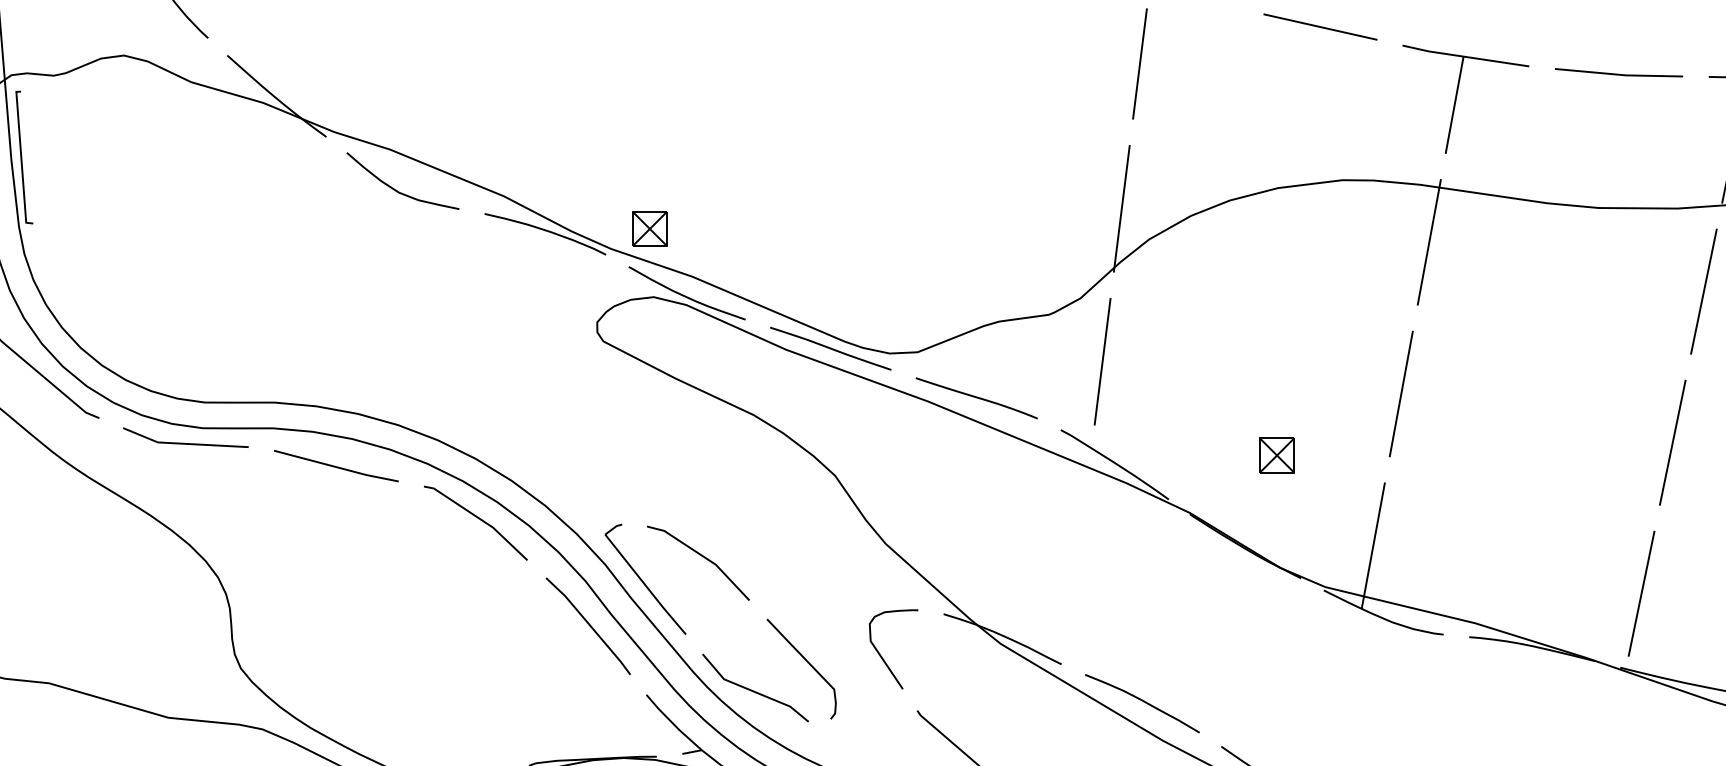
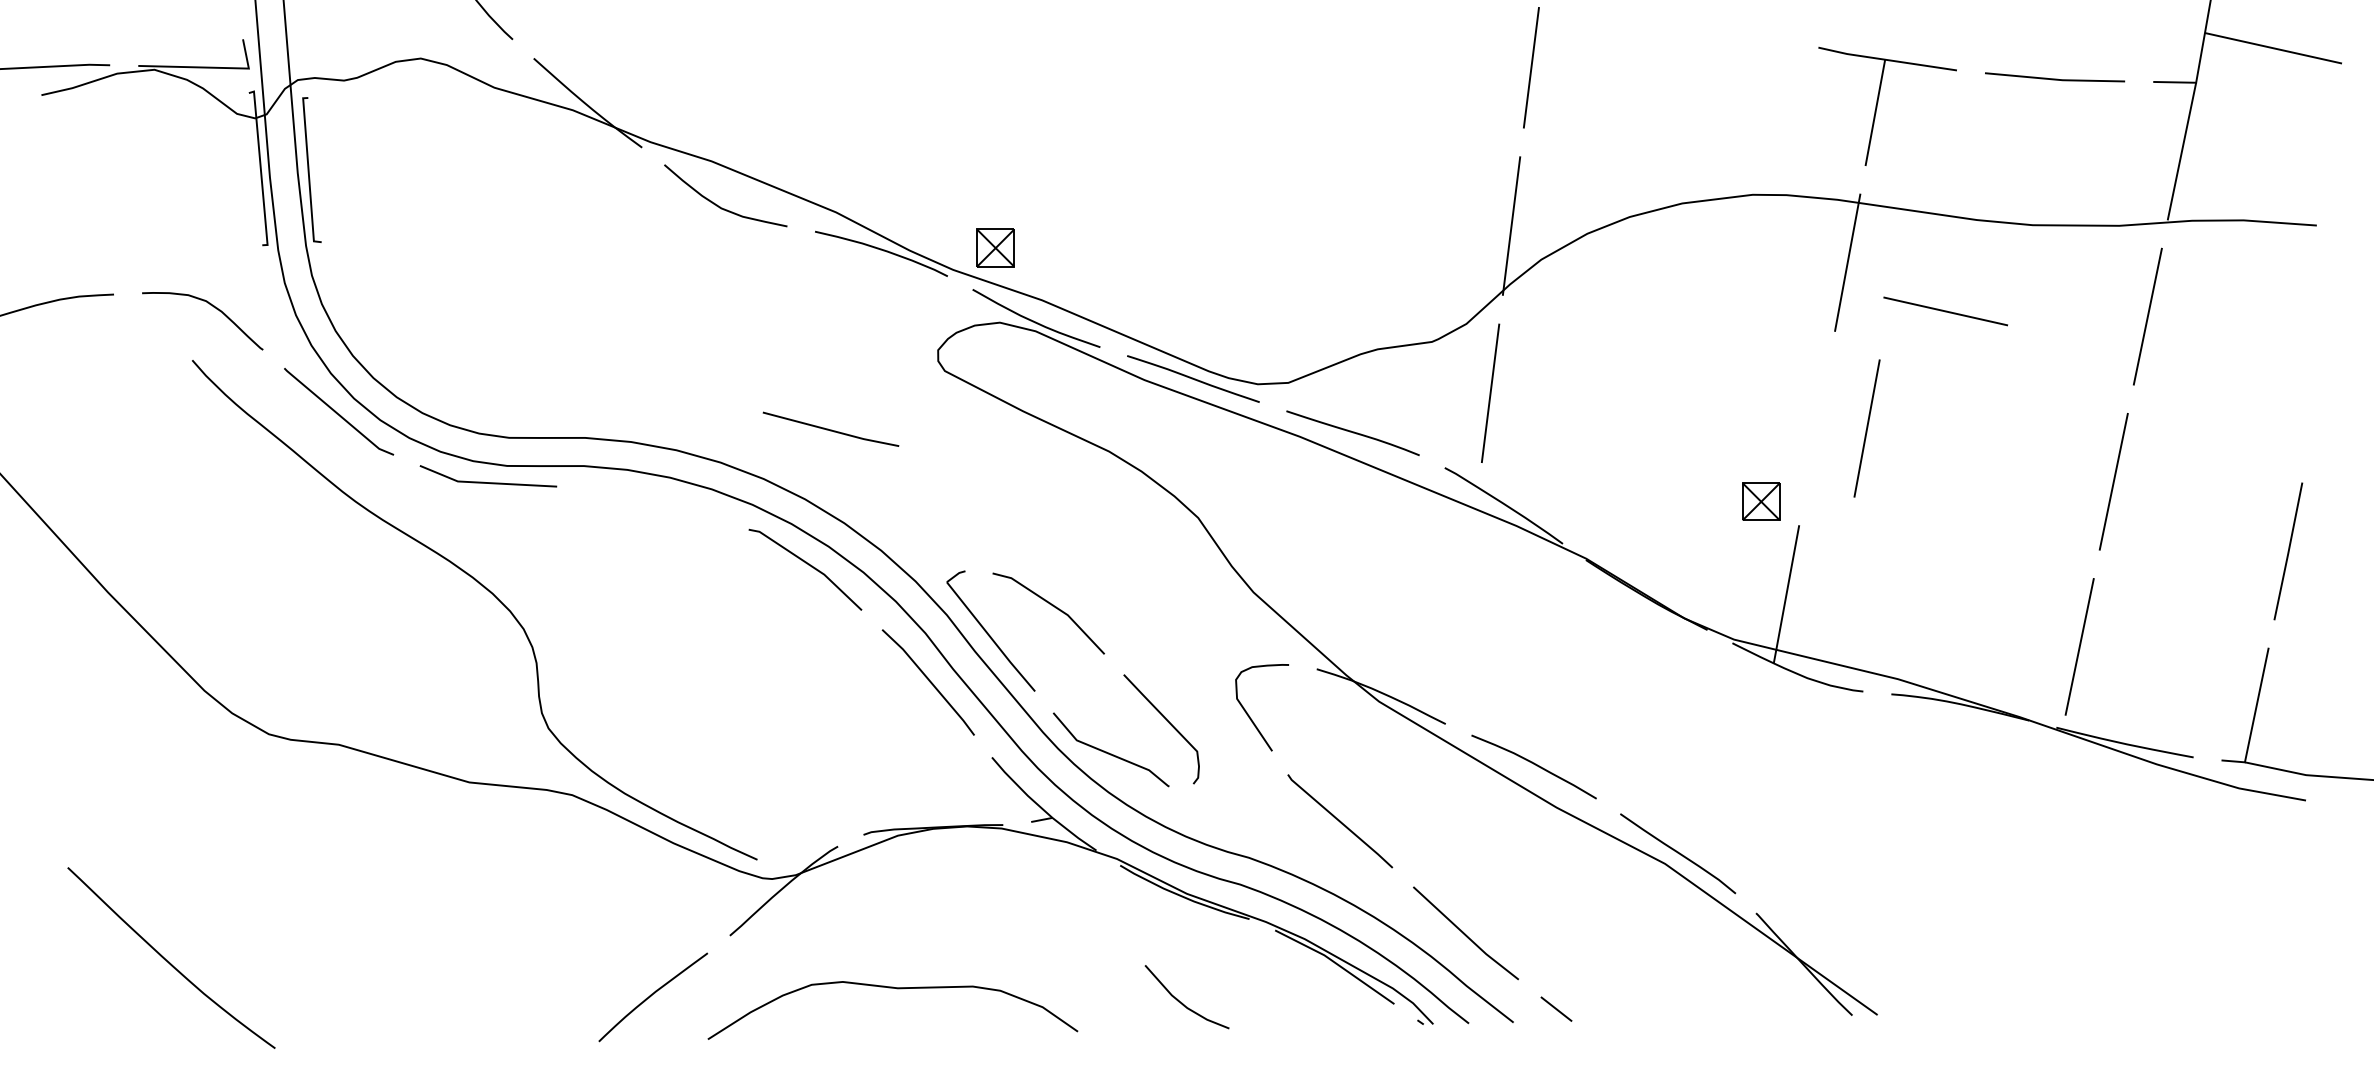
line: (1320, 27) -> (1945, 311), moved
line: (1400, 393) -> (1866, 428), moved
part: (1277, 455) -> (1761, 501), moved
line: (335, 466) -> (830, 429), moved

